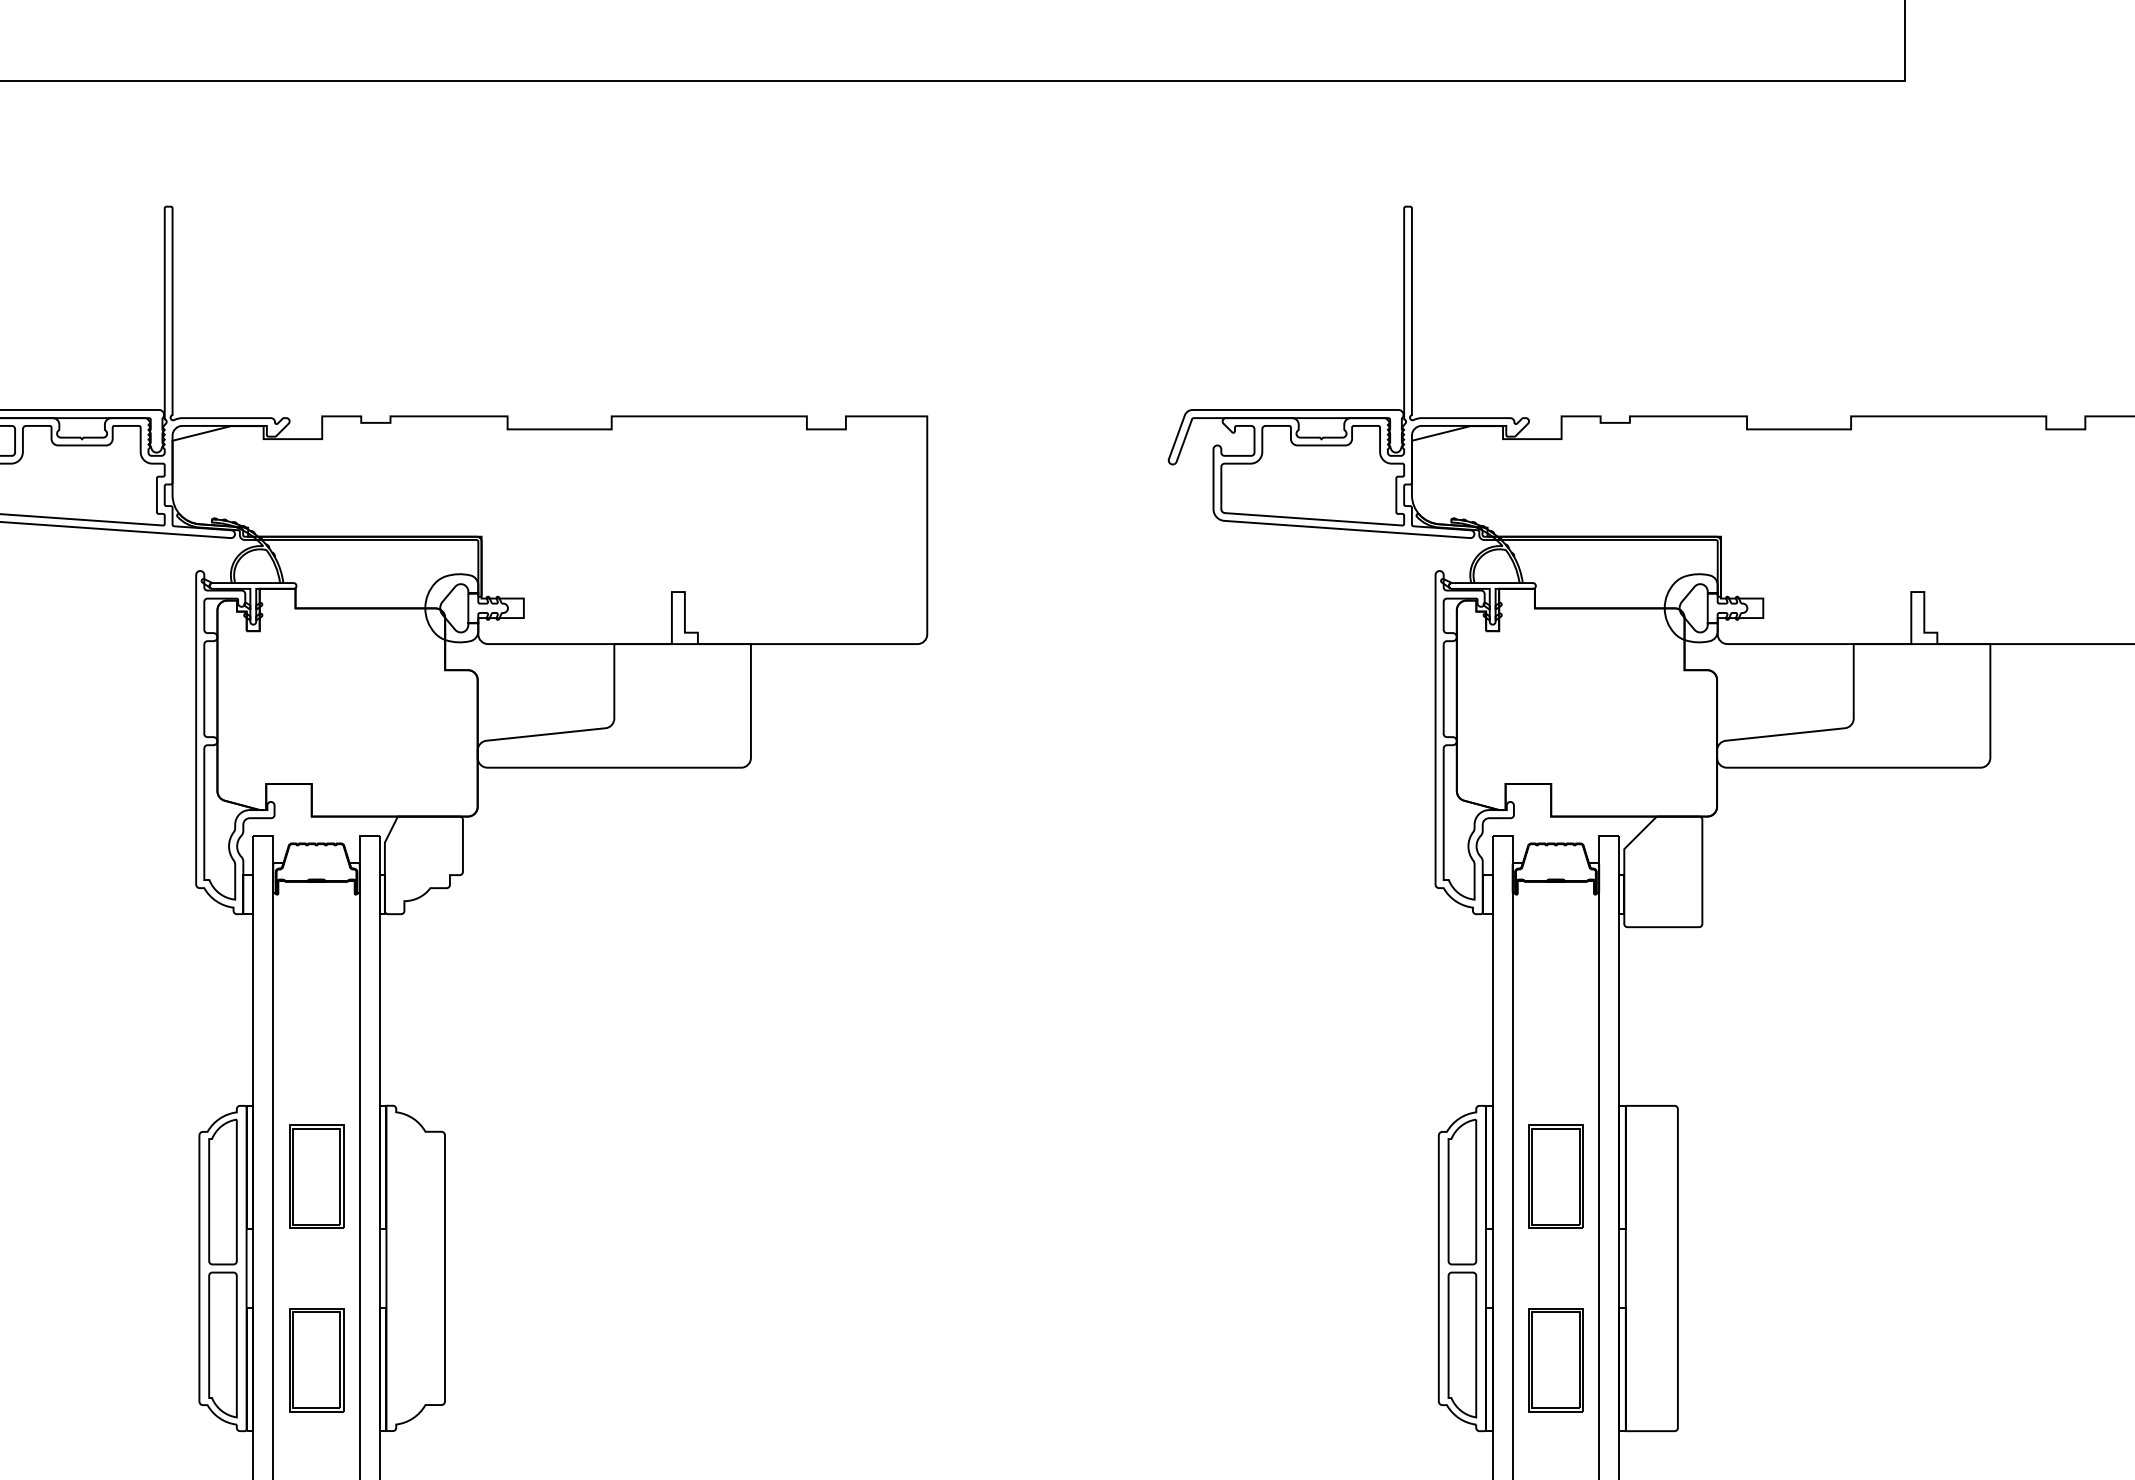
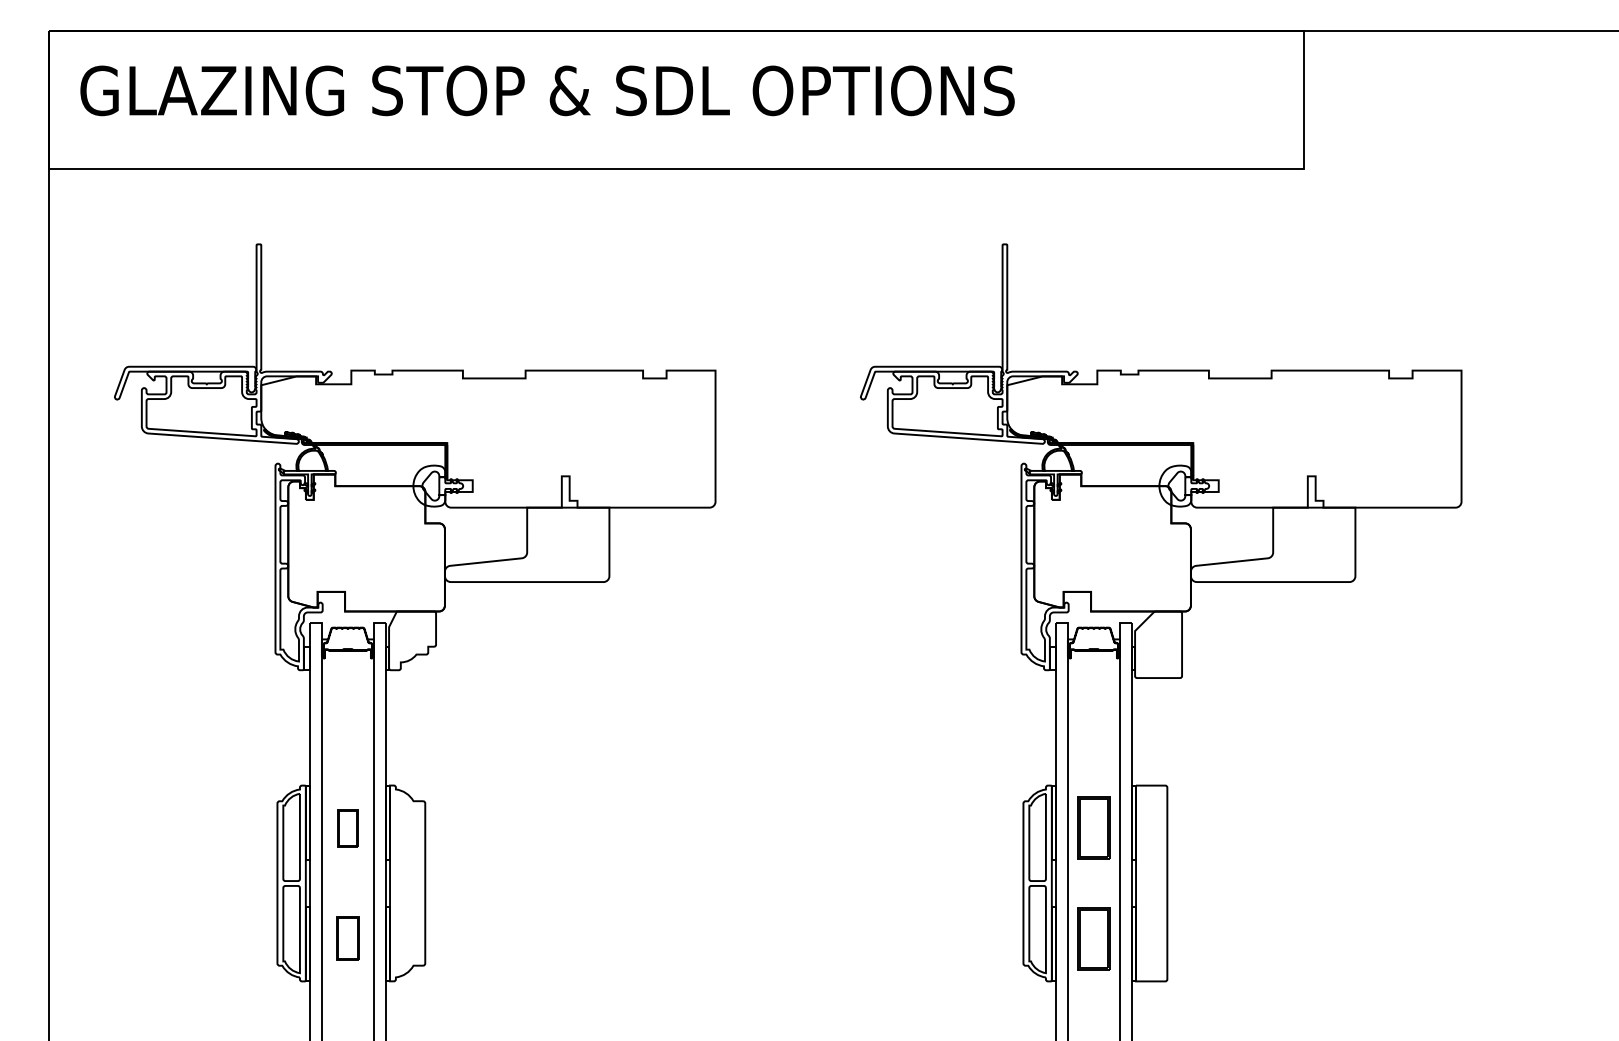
part: (315, 1175) -> (347, 827), size x0.6
part: (315, 1359) -> (347, 938), size x0.7

